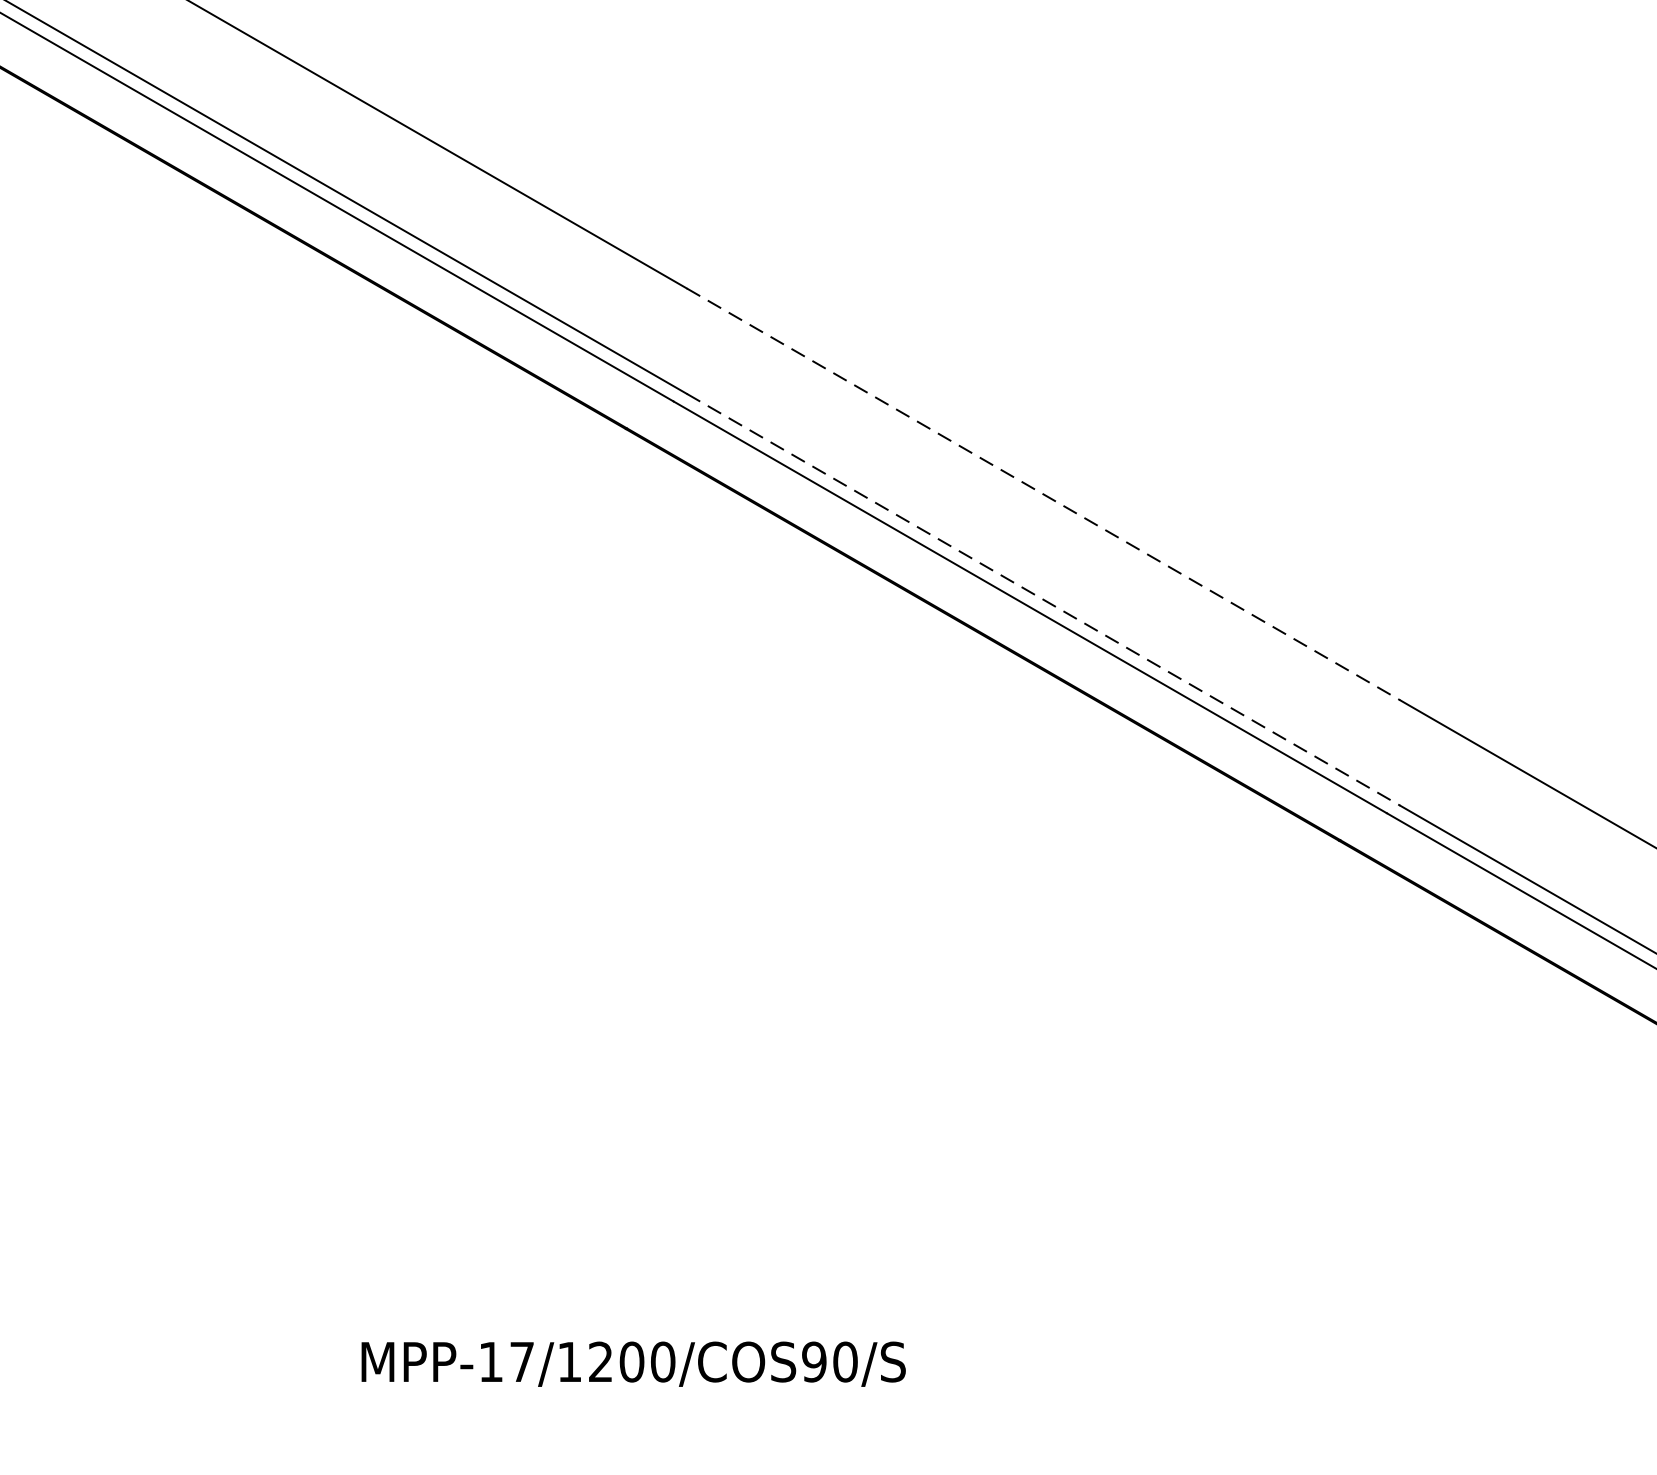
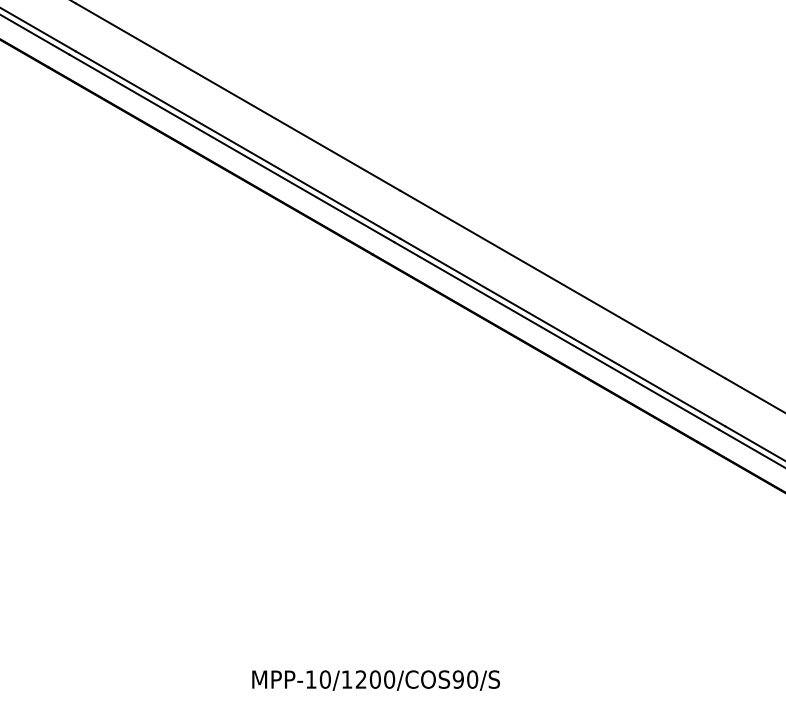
line: (1042, 494) -> (562, 284), dashed -> solid
line: (1042, 599) -> (562, 332), dashed -> solid
text: (520, 1361) -> (324, 679), MPP-17/1200/COS90/S -> MPP-10/1200/COS90/S

